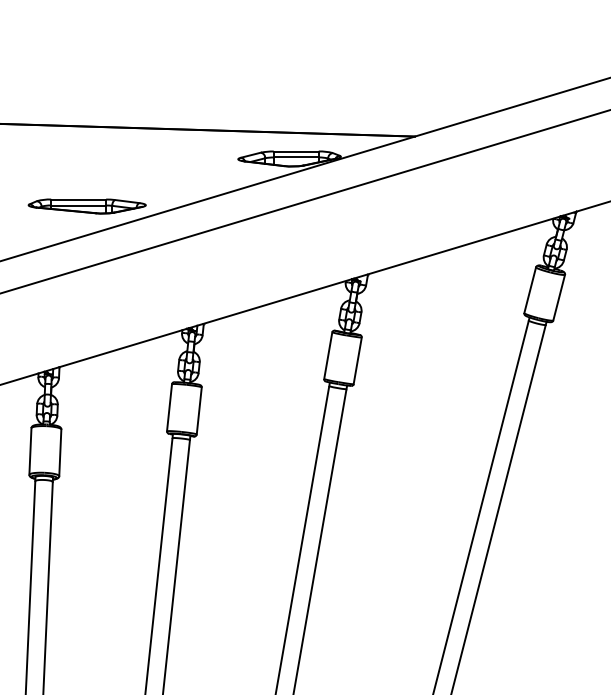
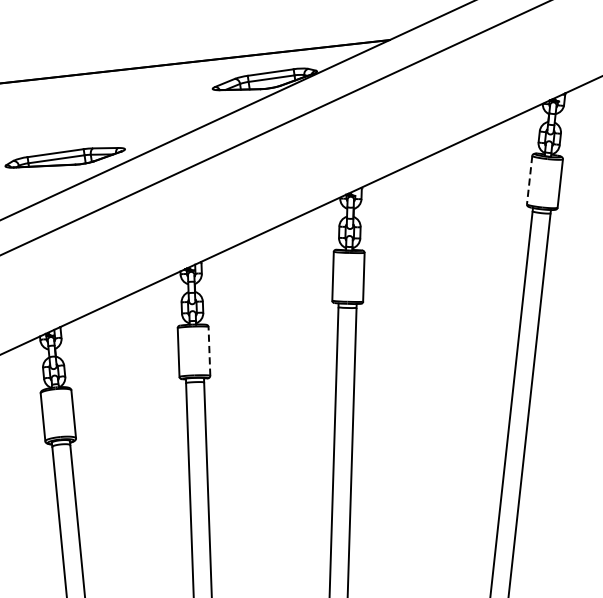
line: (530, 290) -> (529, 180), solid -> dashed
line: (199, 410) -> (209, 350), solid -> dashed

